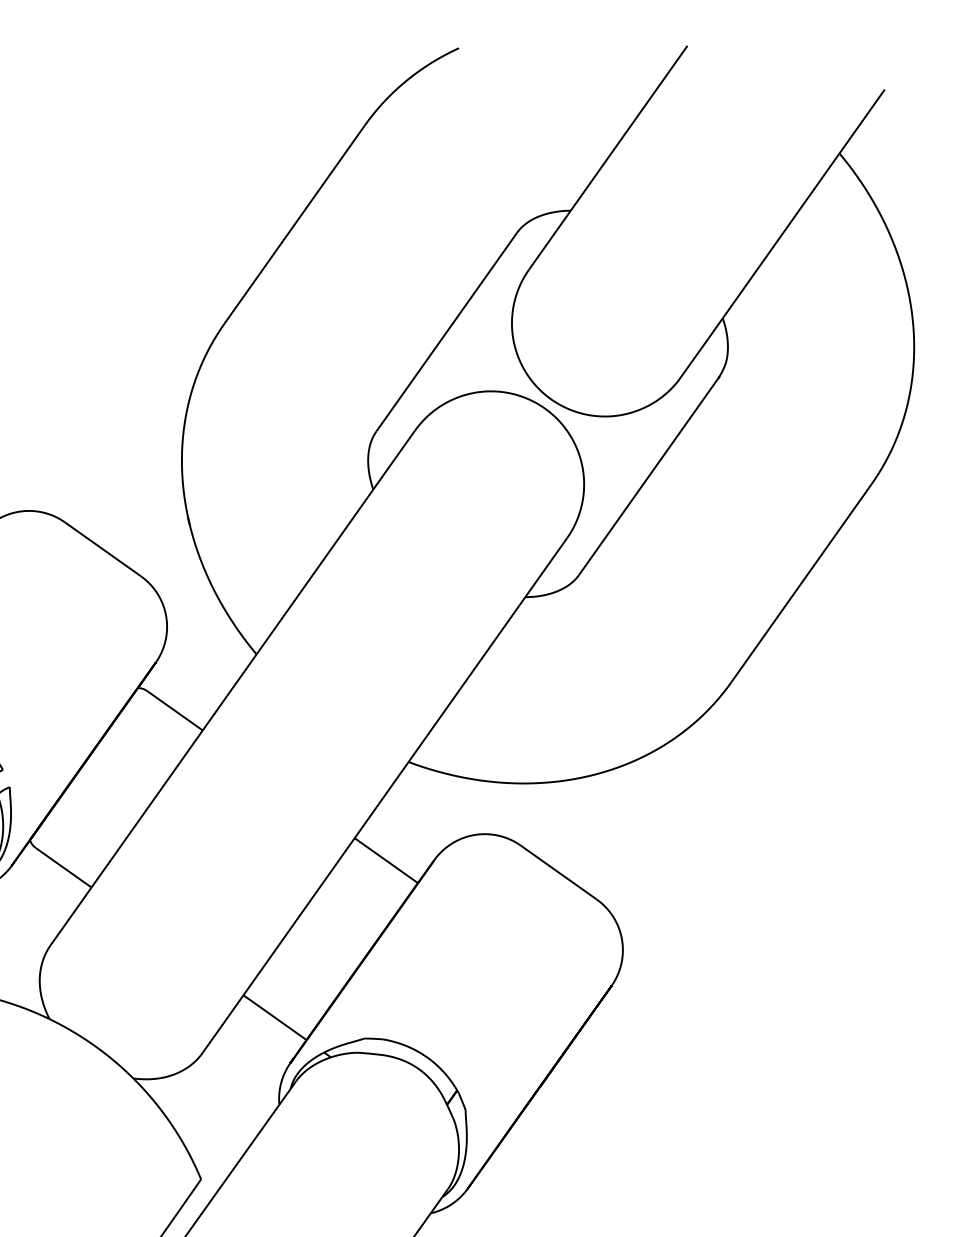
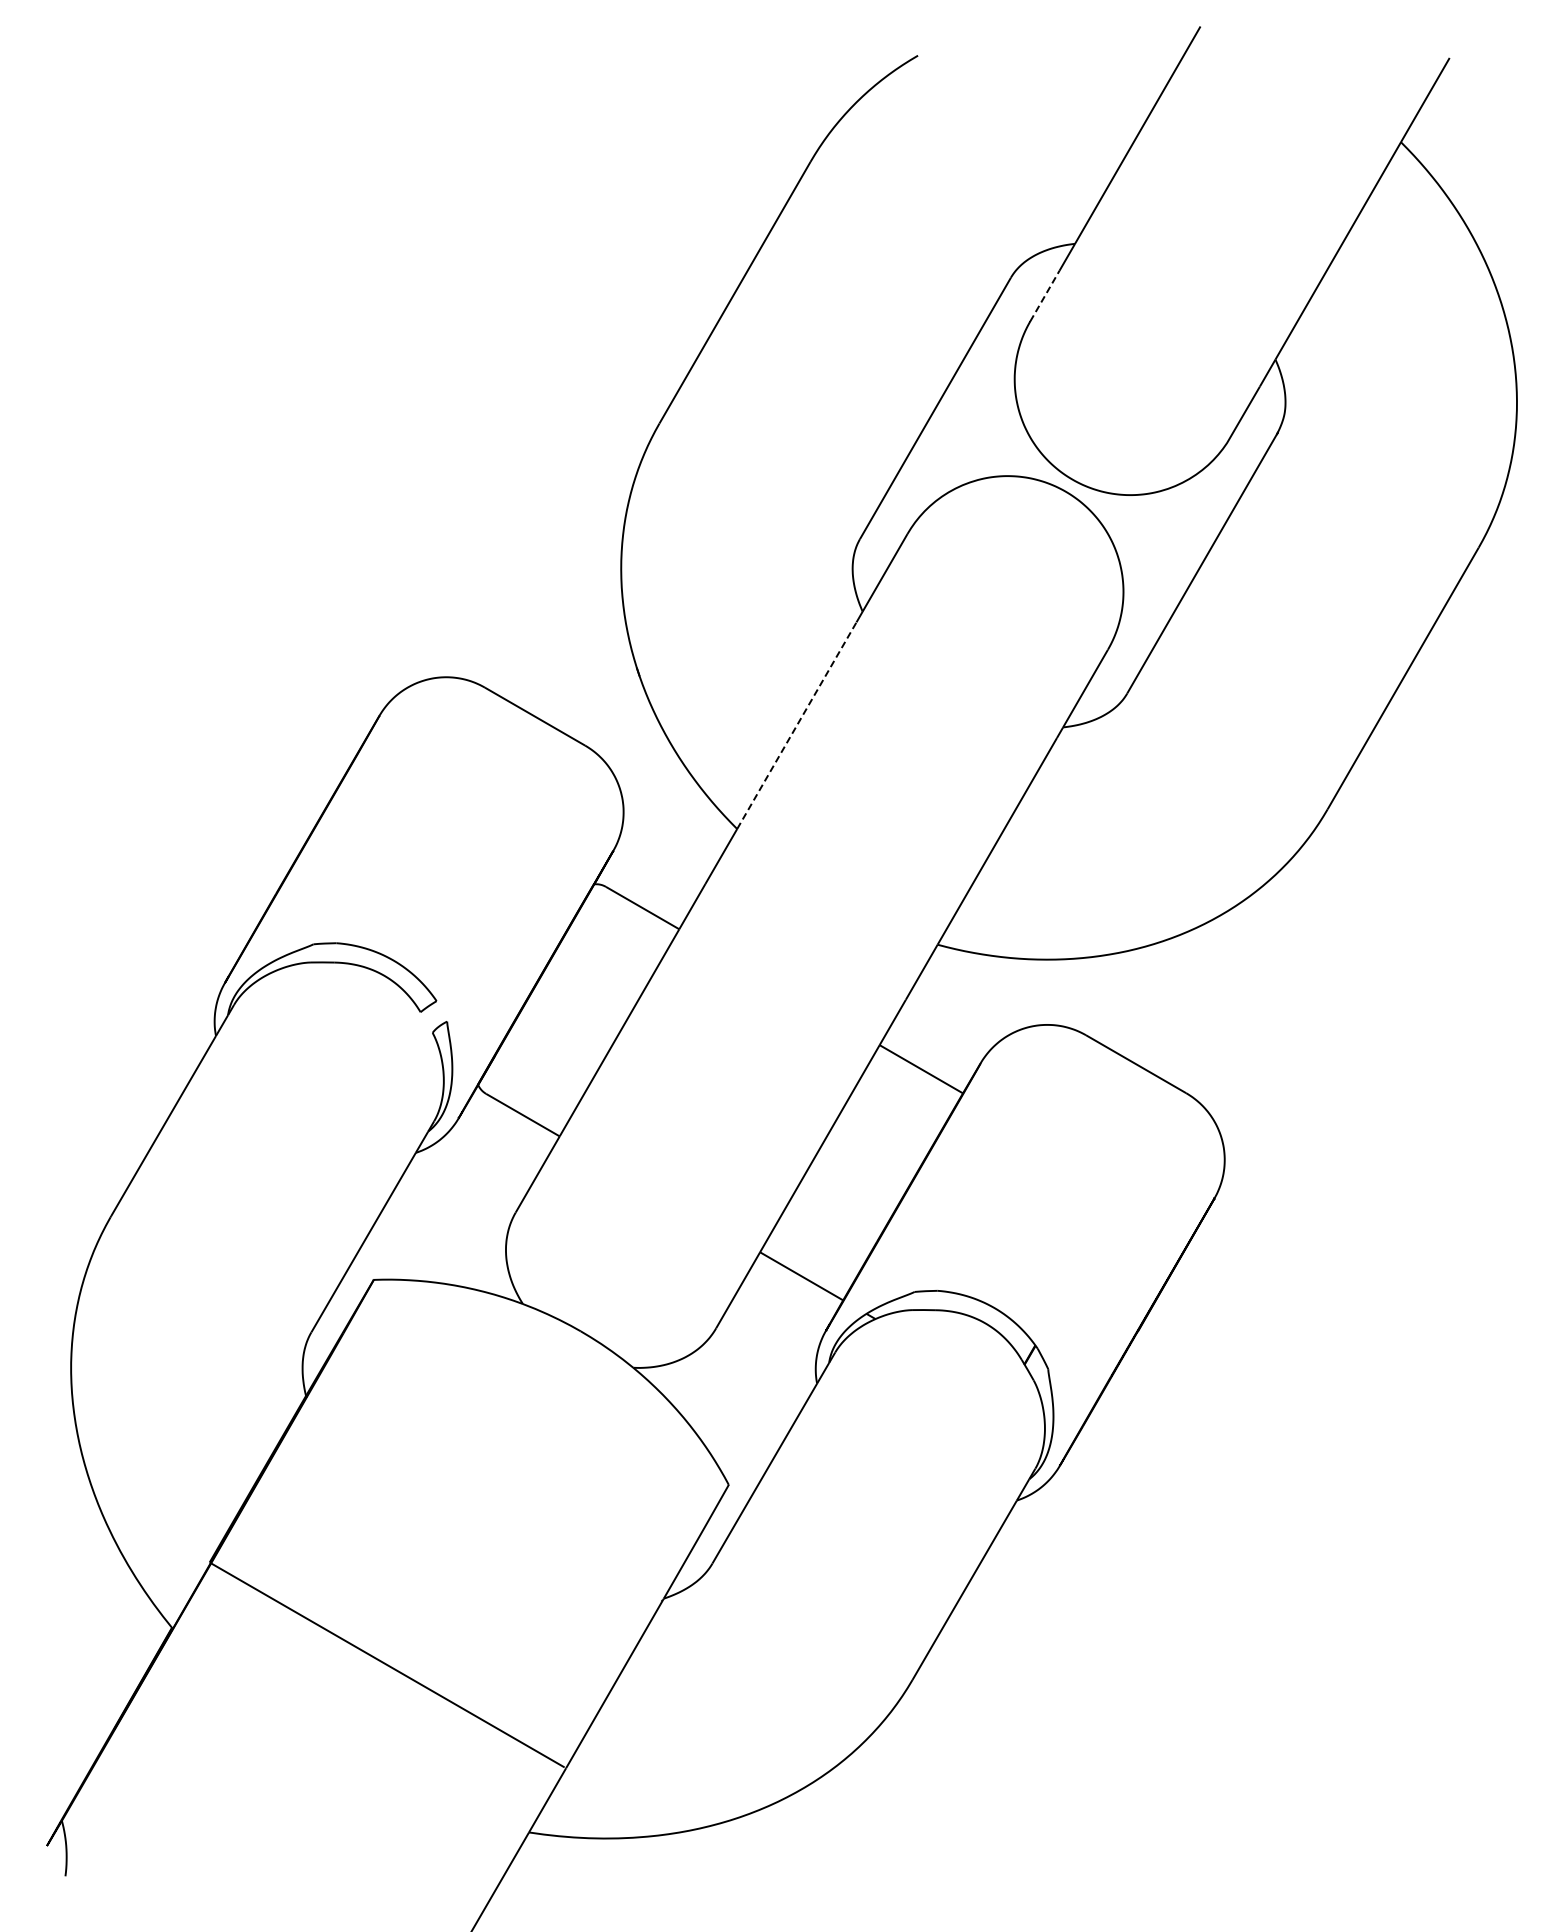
line: (543, 249) -> (1045, 295), solid -> dashed
line: (312, 575) -> (797, 725), solid -> dashed

